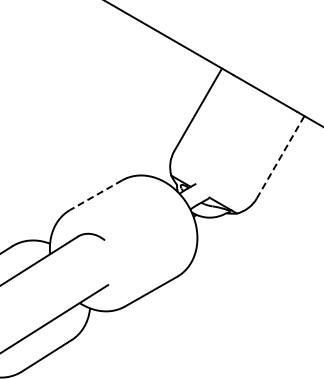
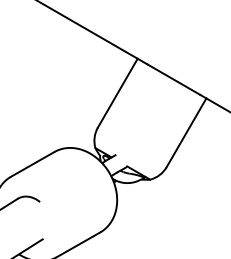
line: (280, 157) -> (186, 132), dashed -> solid
line: (96, 195) -> (33, 164), dashed -> solid

